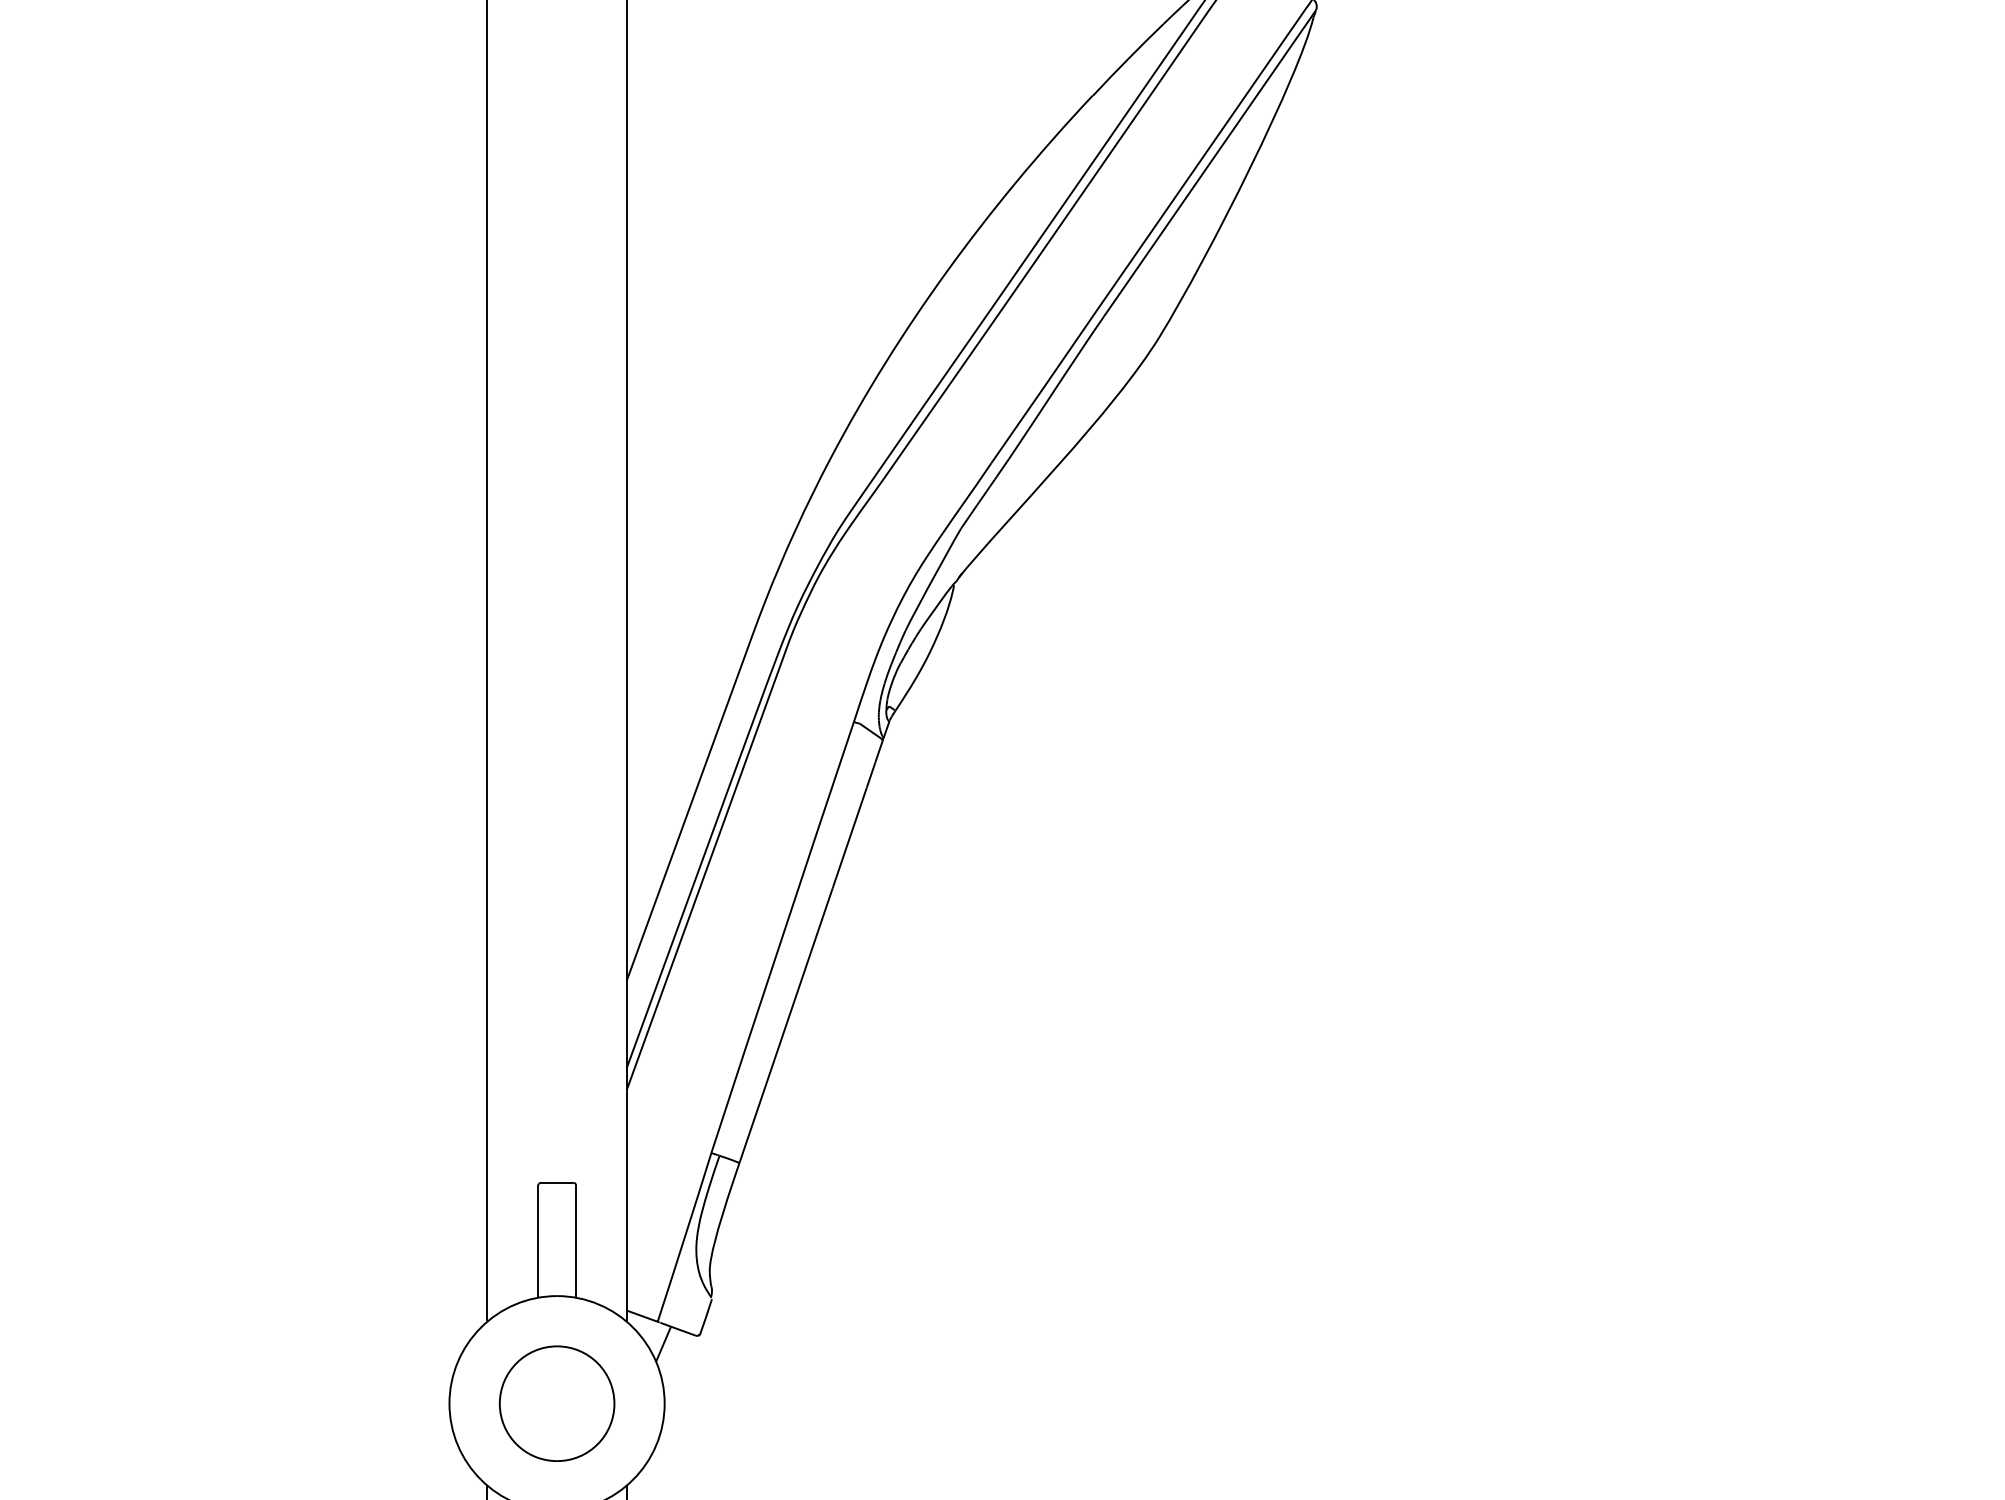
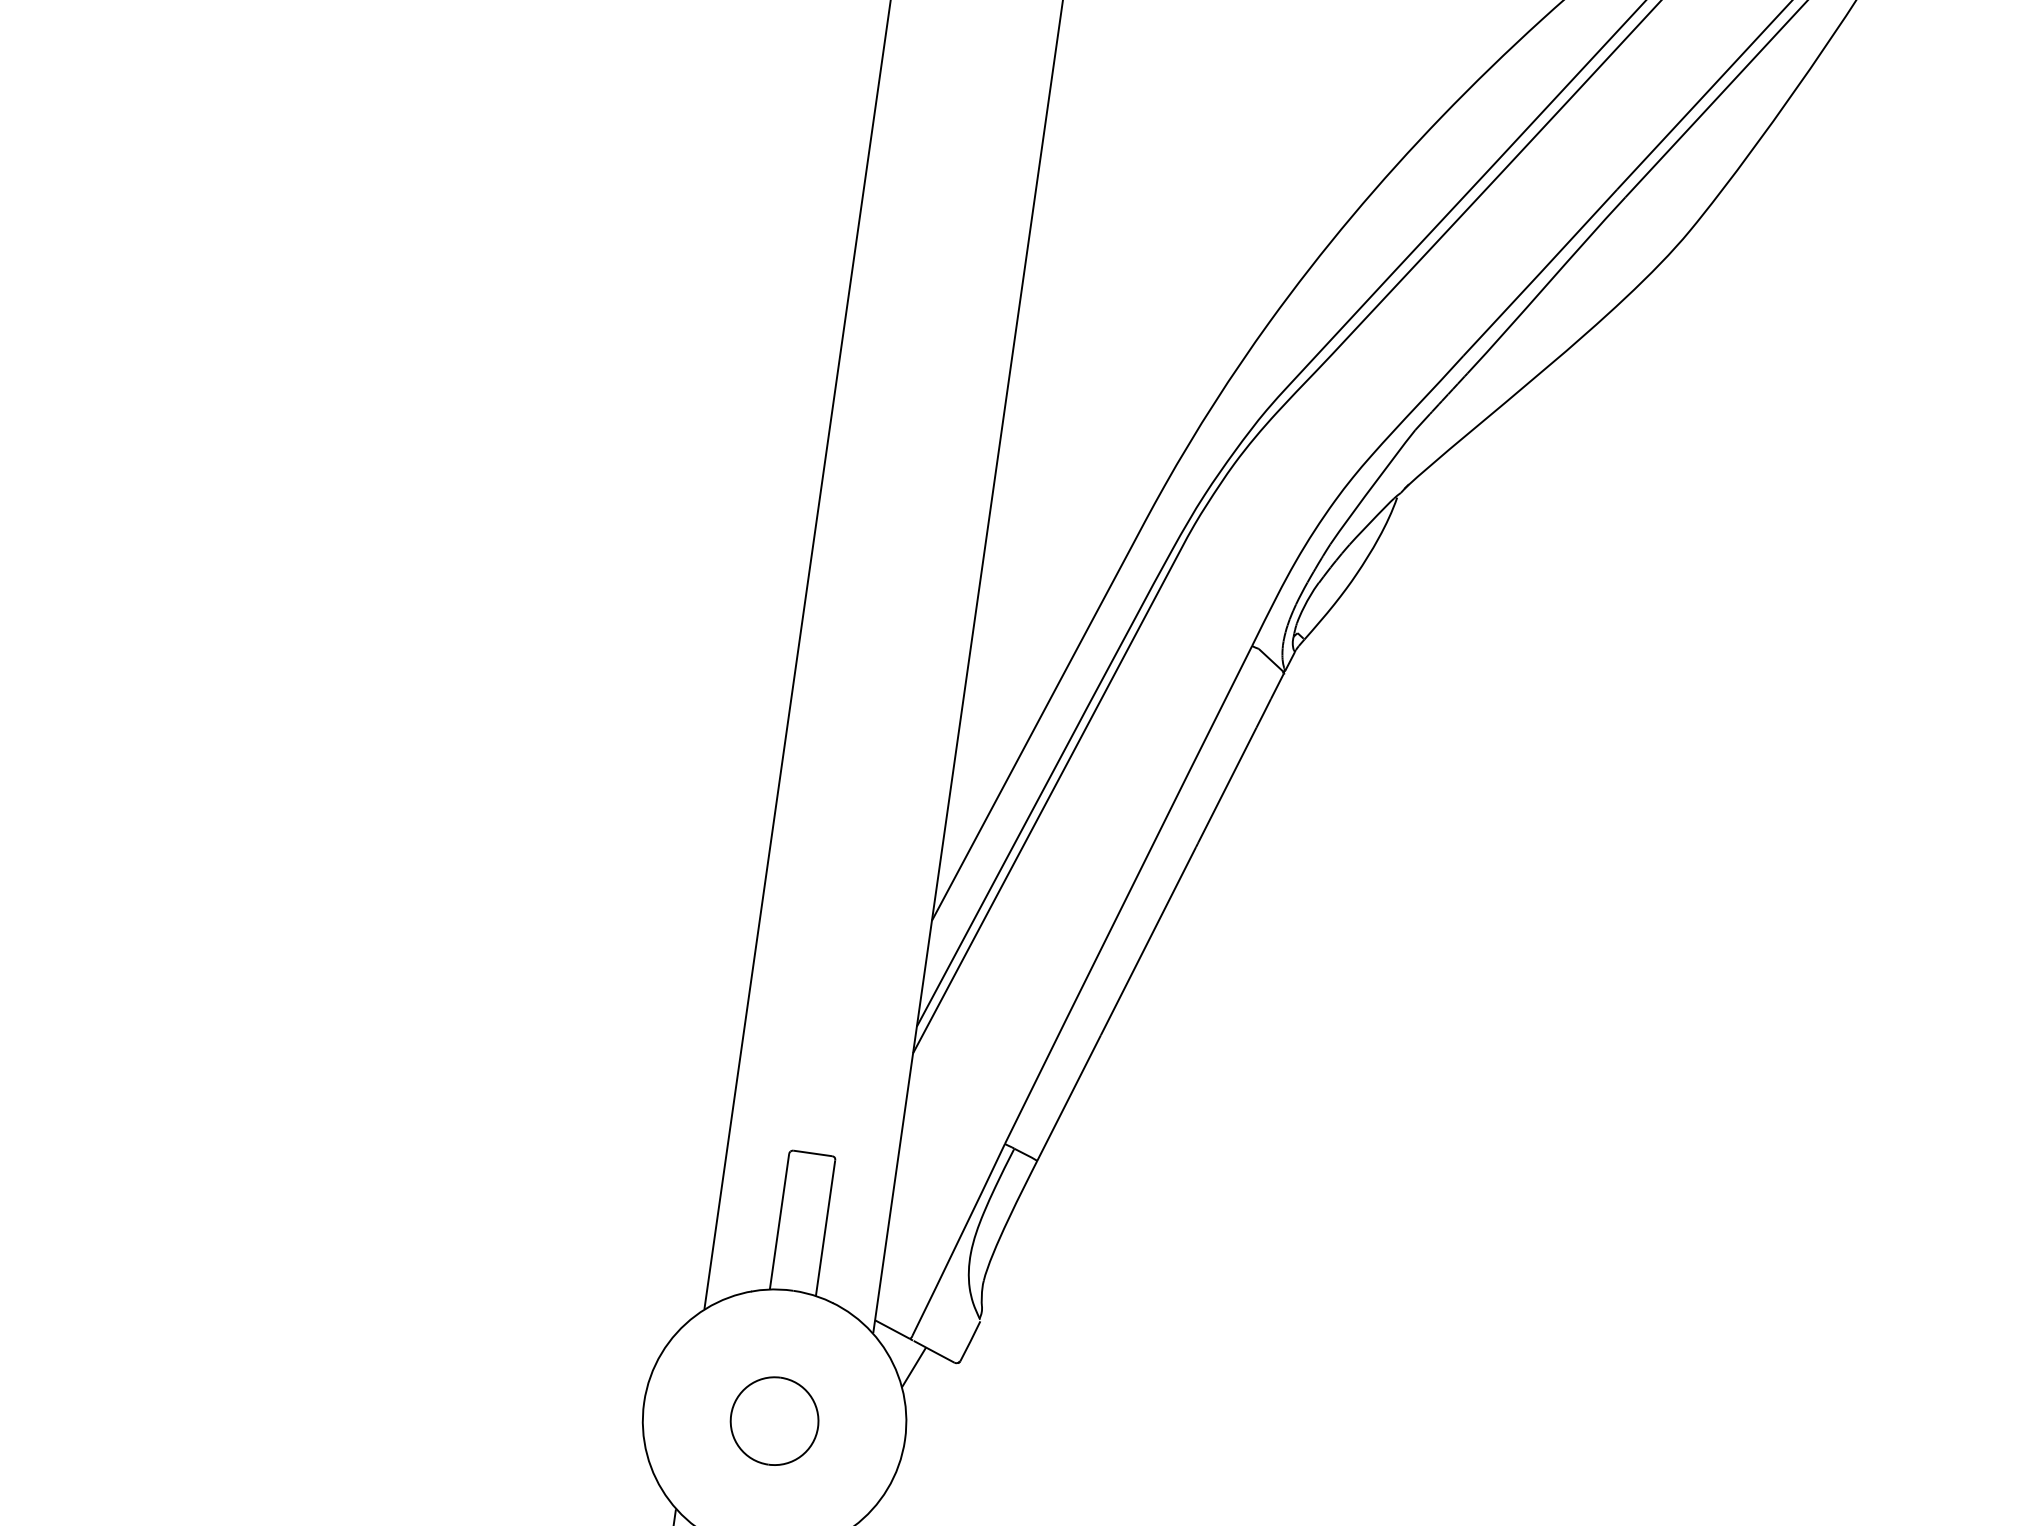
part: (556, 1403) -> (773, 1420), size x0.62

